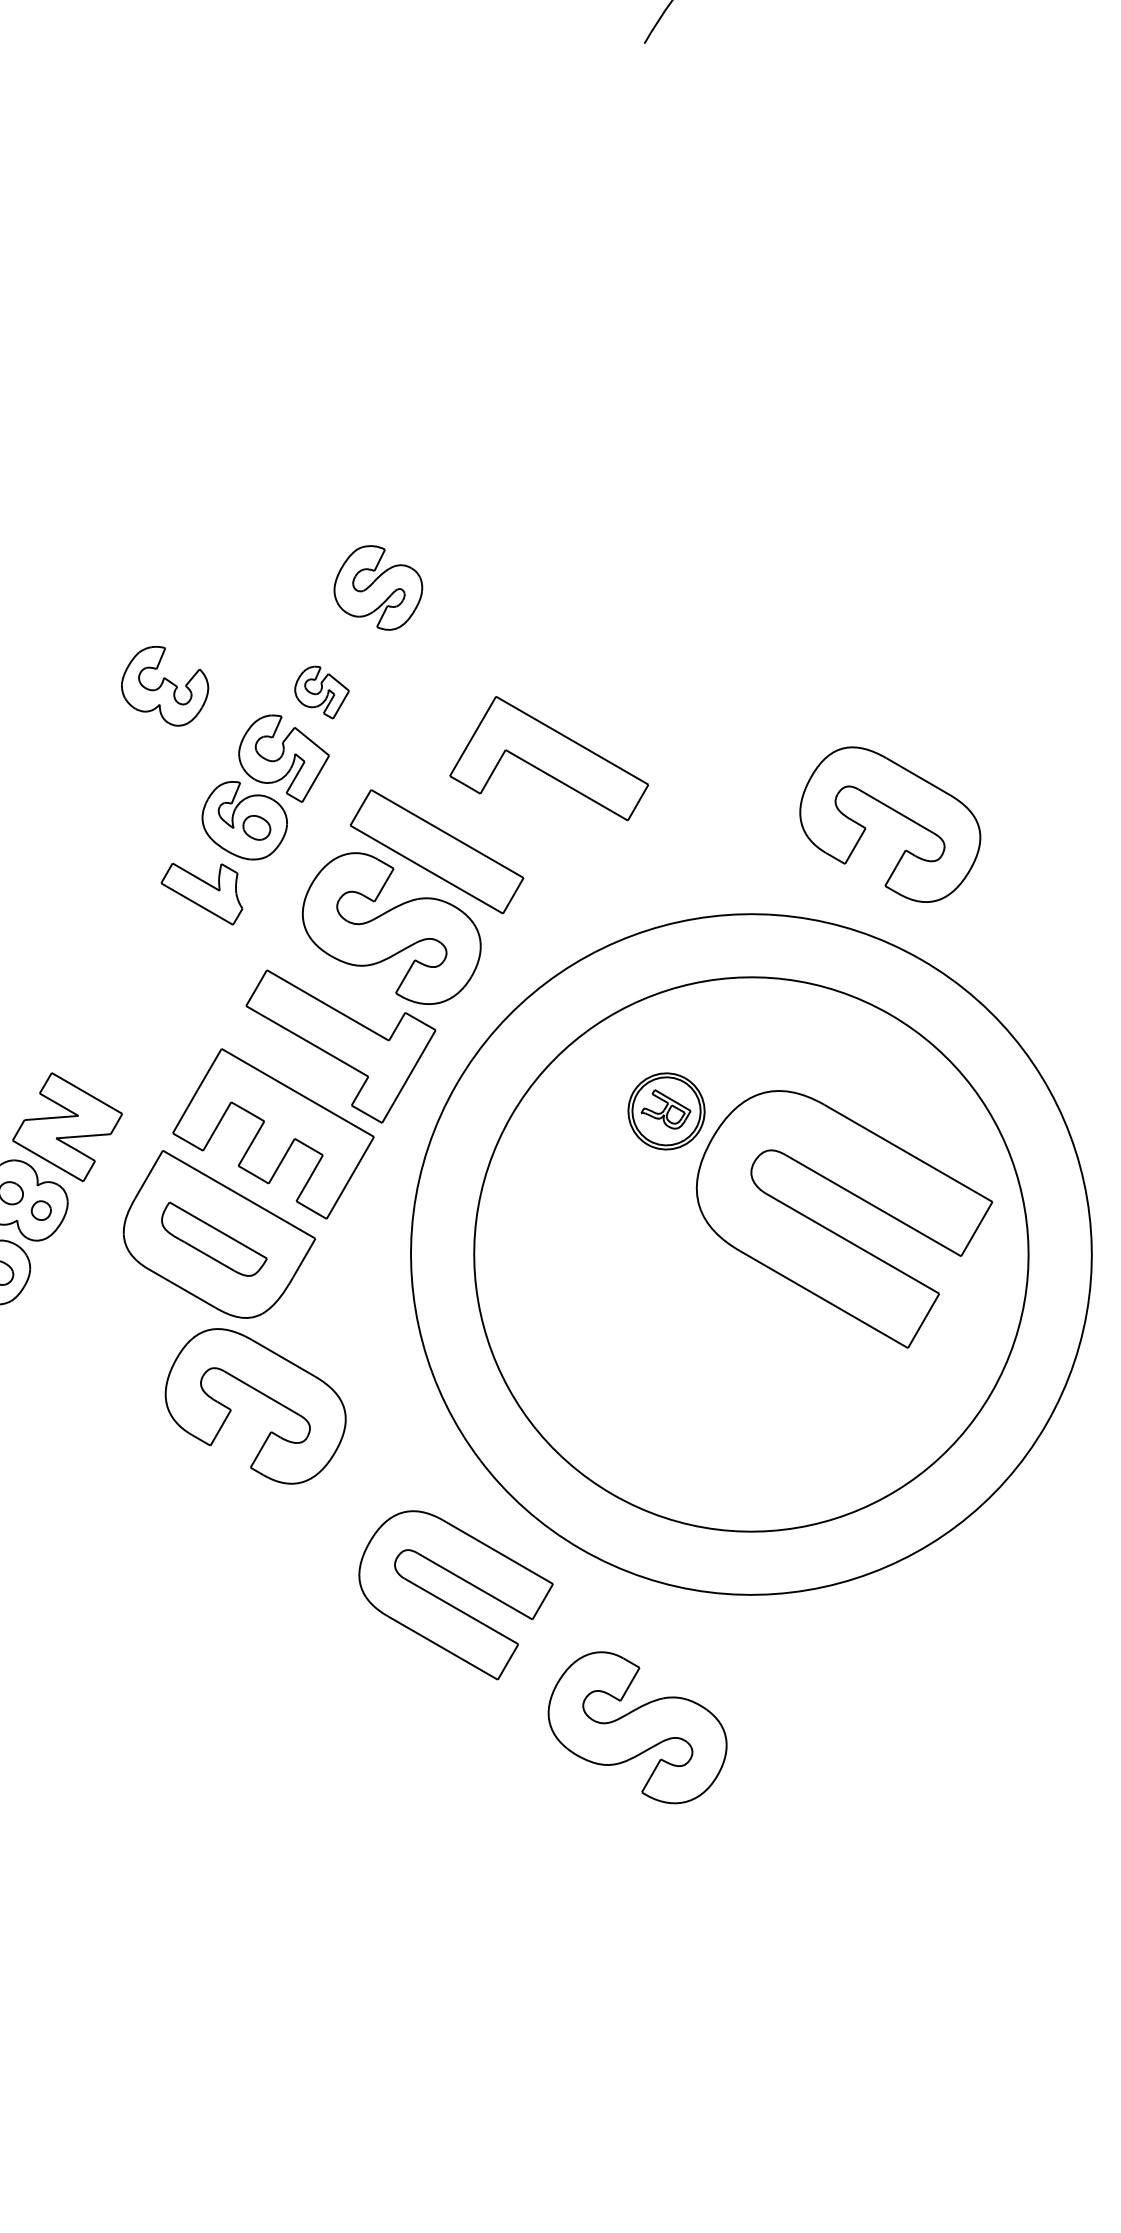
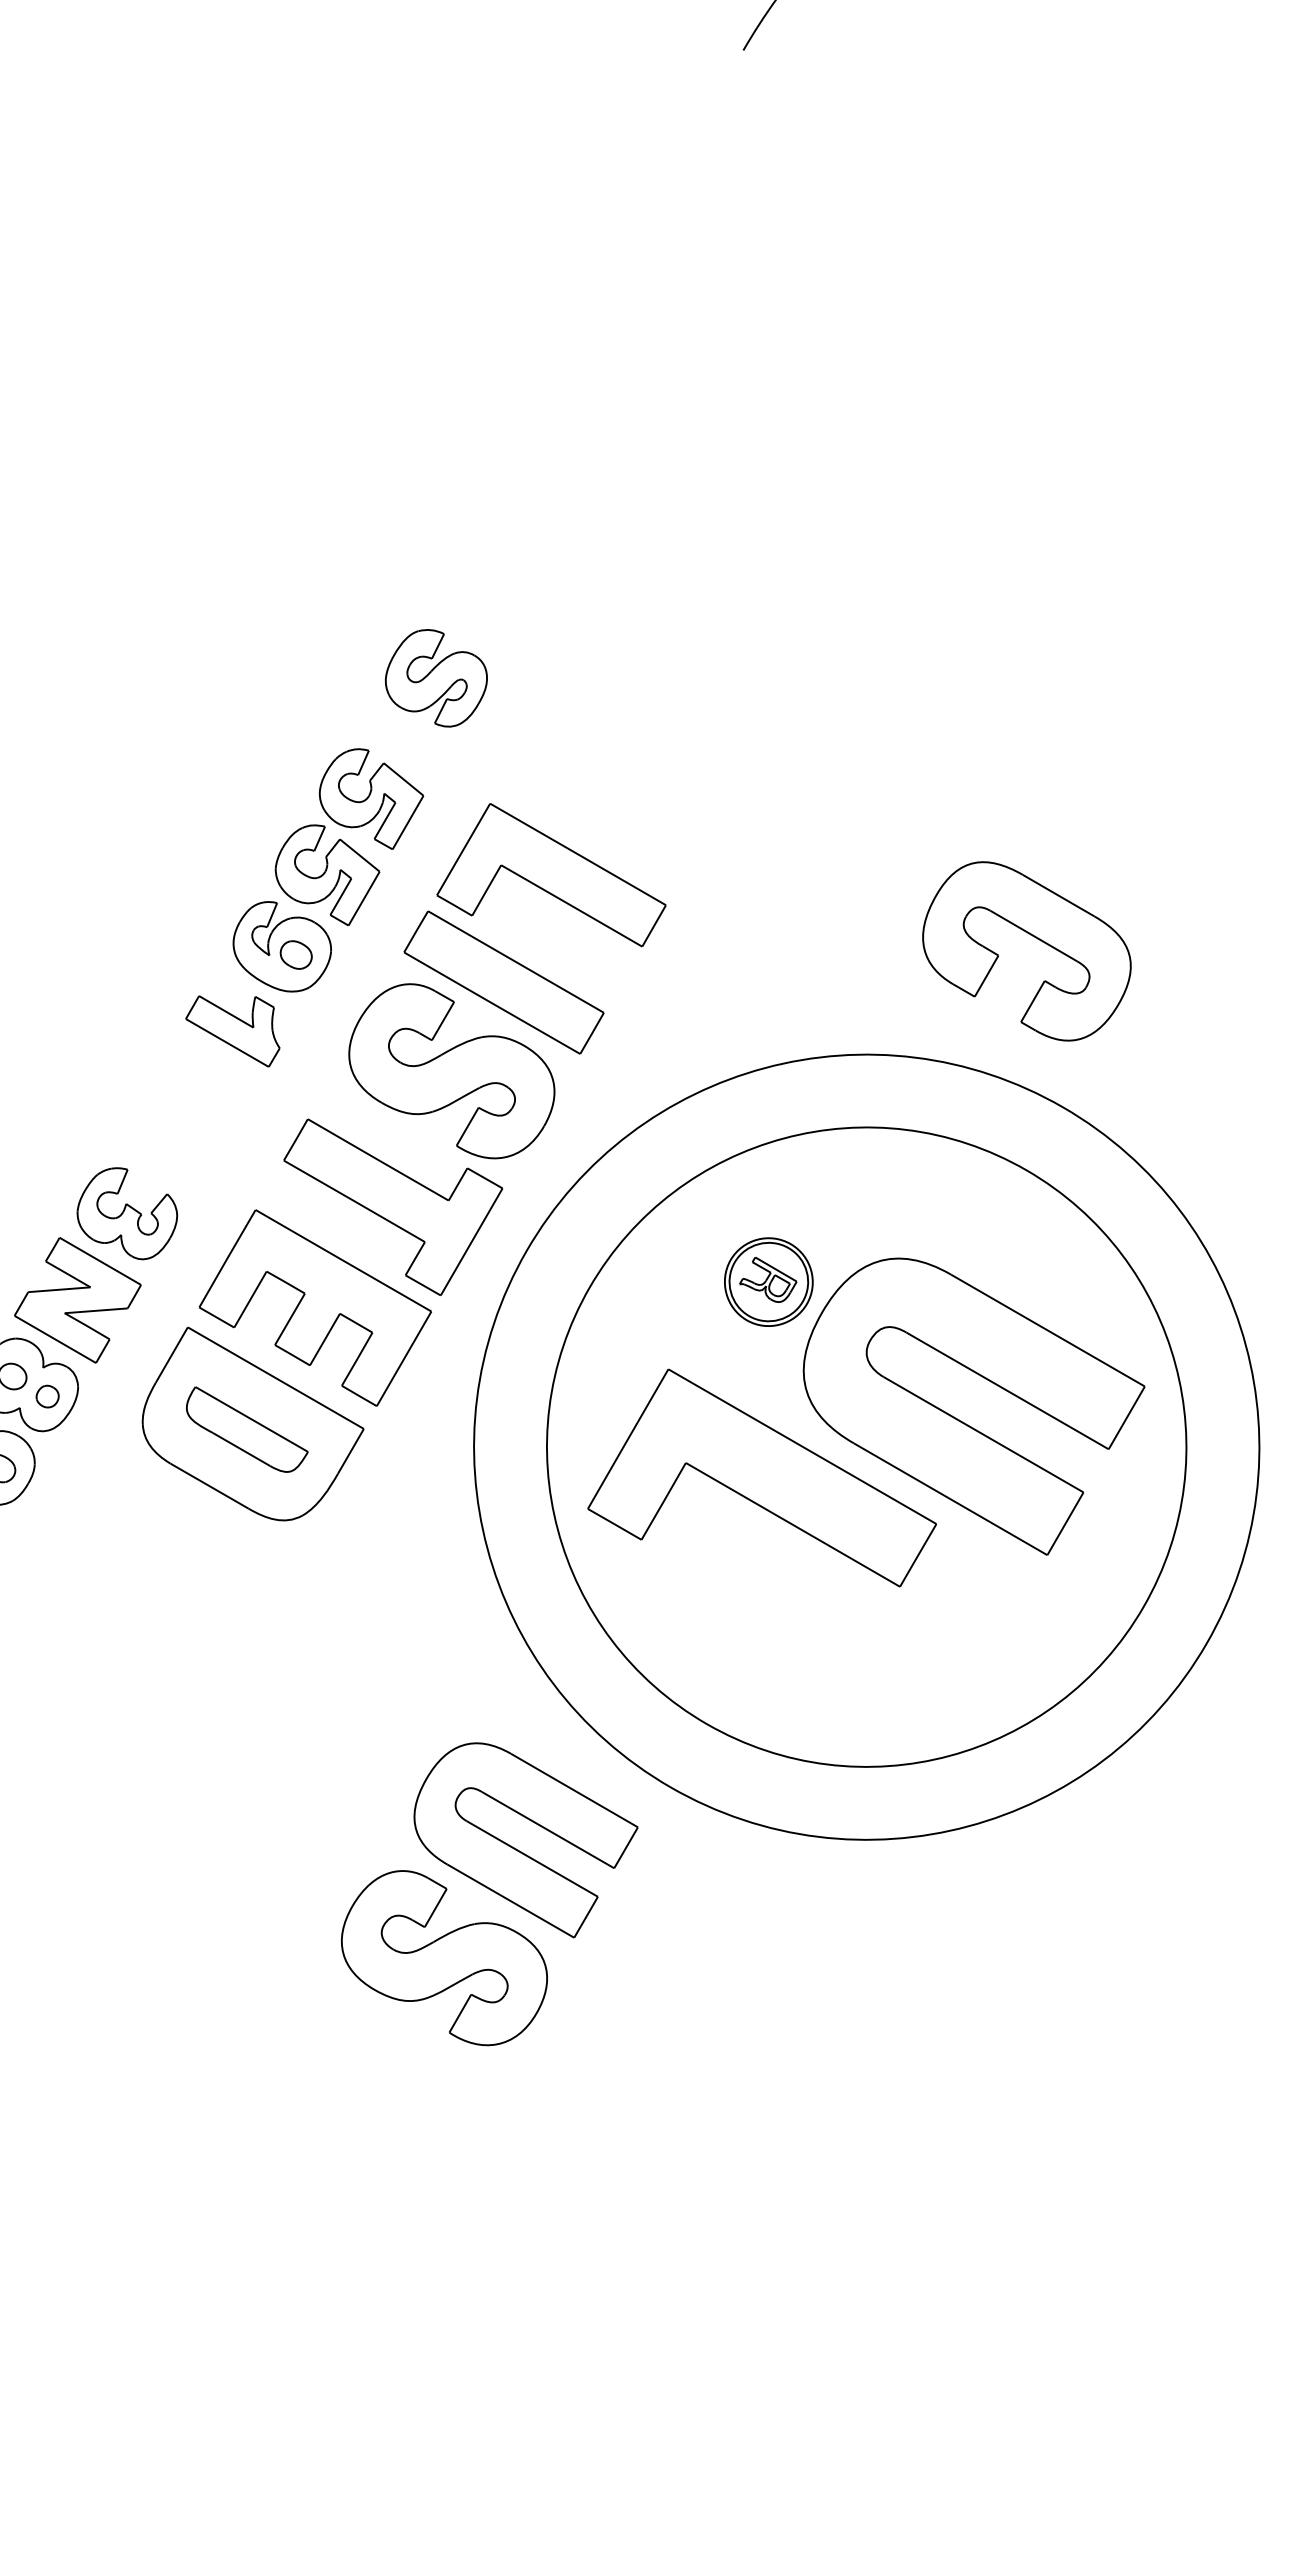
part: (165, 686) -> (127, 1213), moved
part: (322, 692) -> (371, 798), size x1.67
part: (549, 758) -> (551, 875), moved
part: (660, 1280) -> (761, 1477), added
part: (263, 1395) -> (303, 1609), removed
part: (637, 1728) -> (444, 1958), moved

